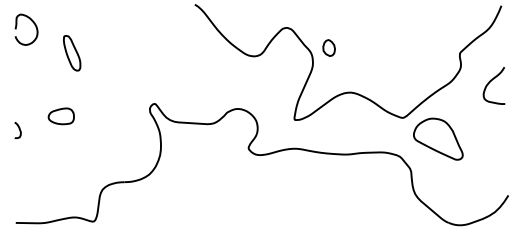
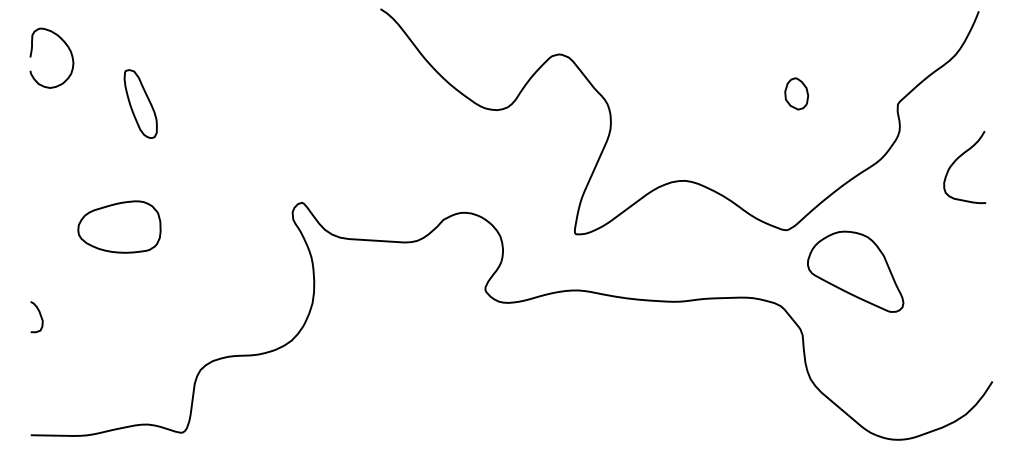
part: (328, 47) -> (795, 92), moved
part: (61, 116) -> (120, 227), size x1.67
curve: (19, 130) -> (39, 317), moved

